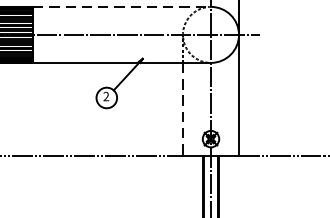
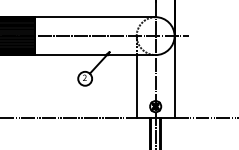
line: (122, 7) -> (95, 17), dashed -> solid
line: (182, 109) -> (136, 86), dashed -> solid

